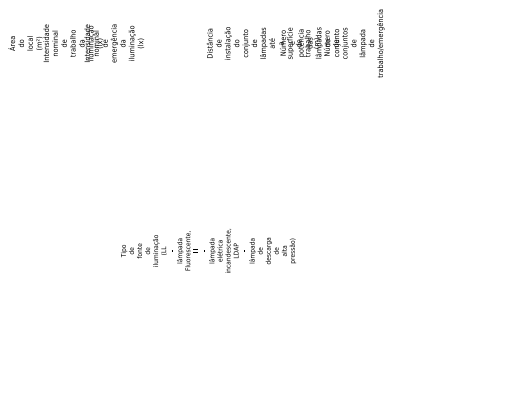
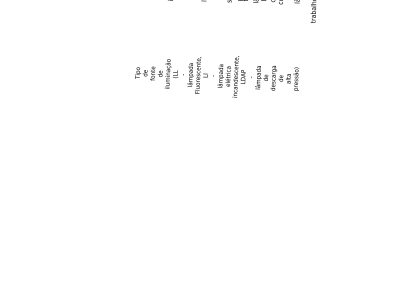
text: (208, 250) -> (217, 75), moved

